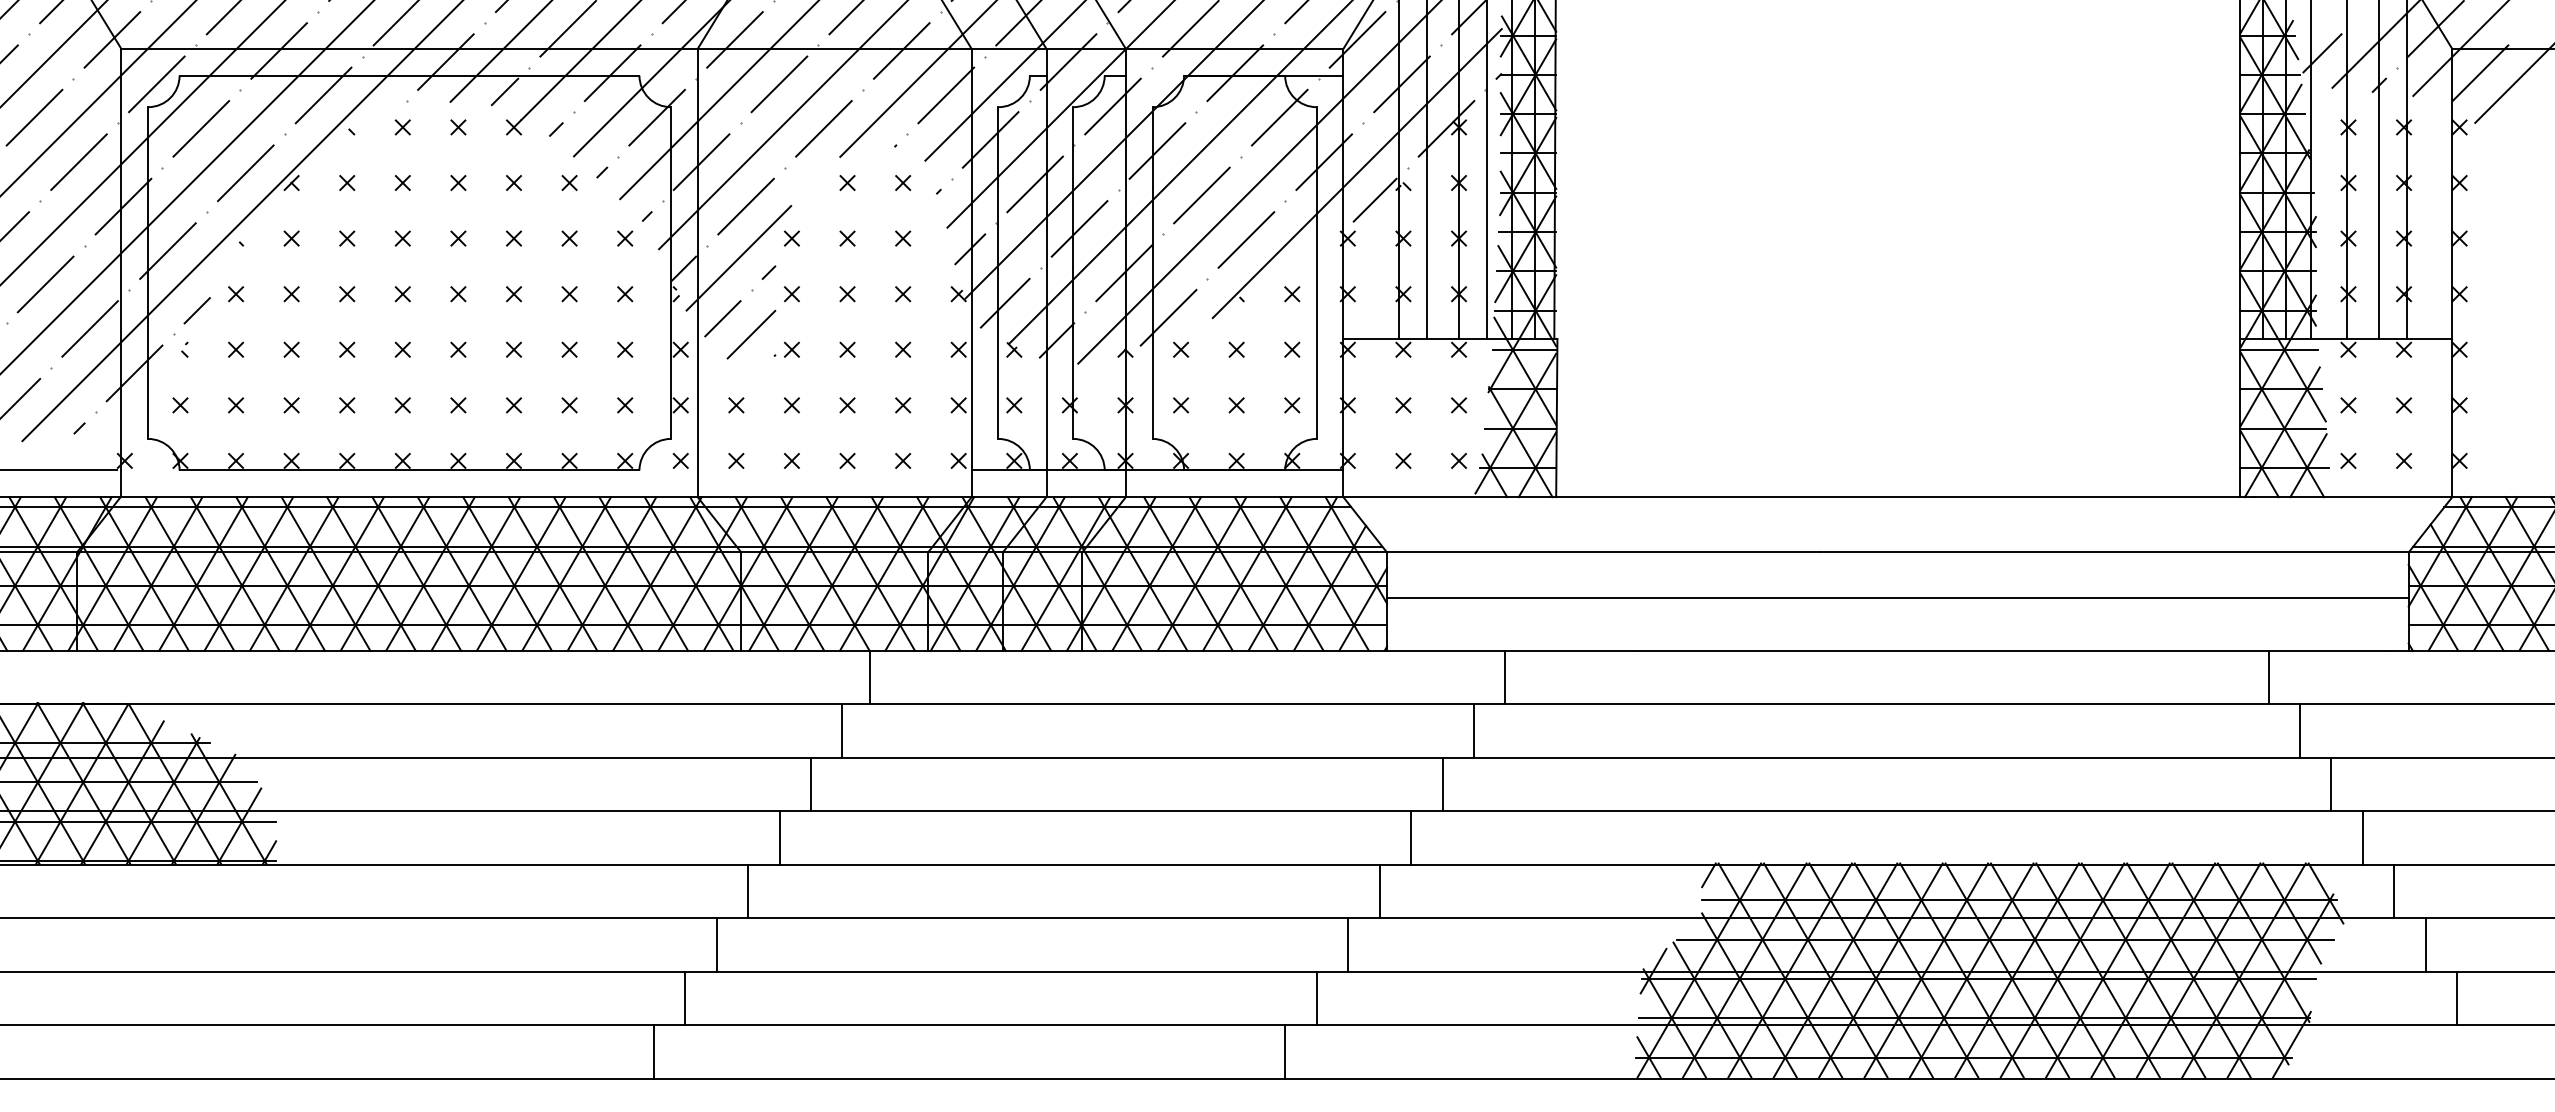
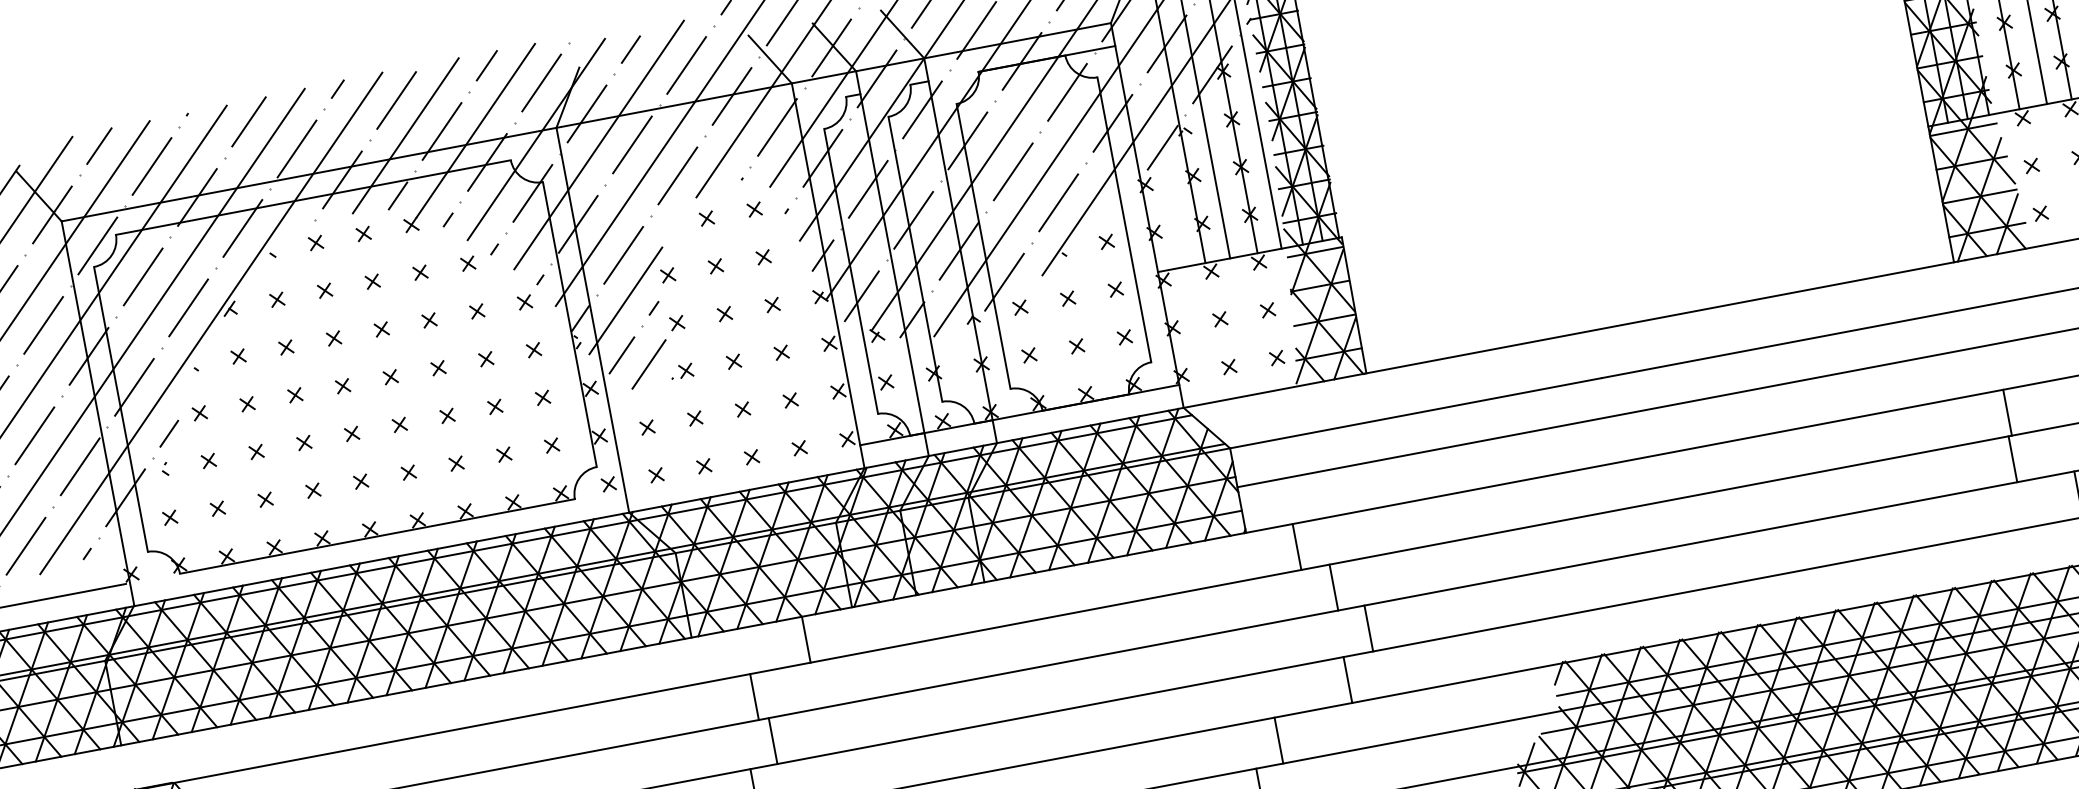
line: (1505, 677) -> (1297, 546), moved
line: (842, 730) -> (754, 696), moved
line: (2299, 730) -> (2012, 458), moved
line: (1442, 784) -> (1368, 628), moved
line: (1411, 837) -> (1348, 679), moved

